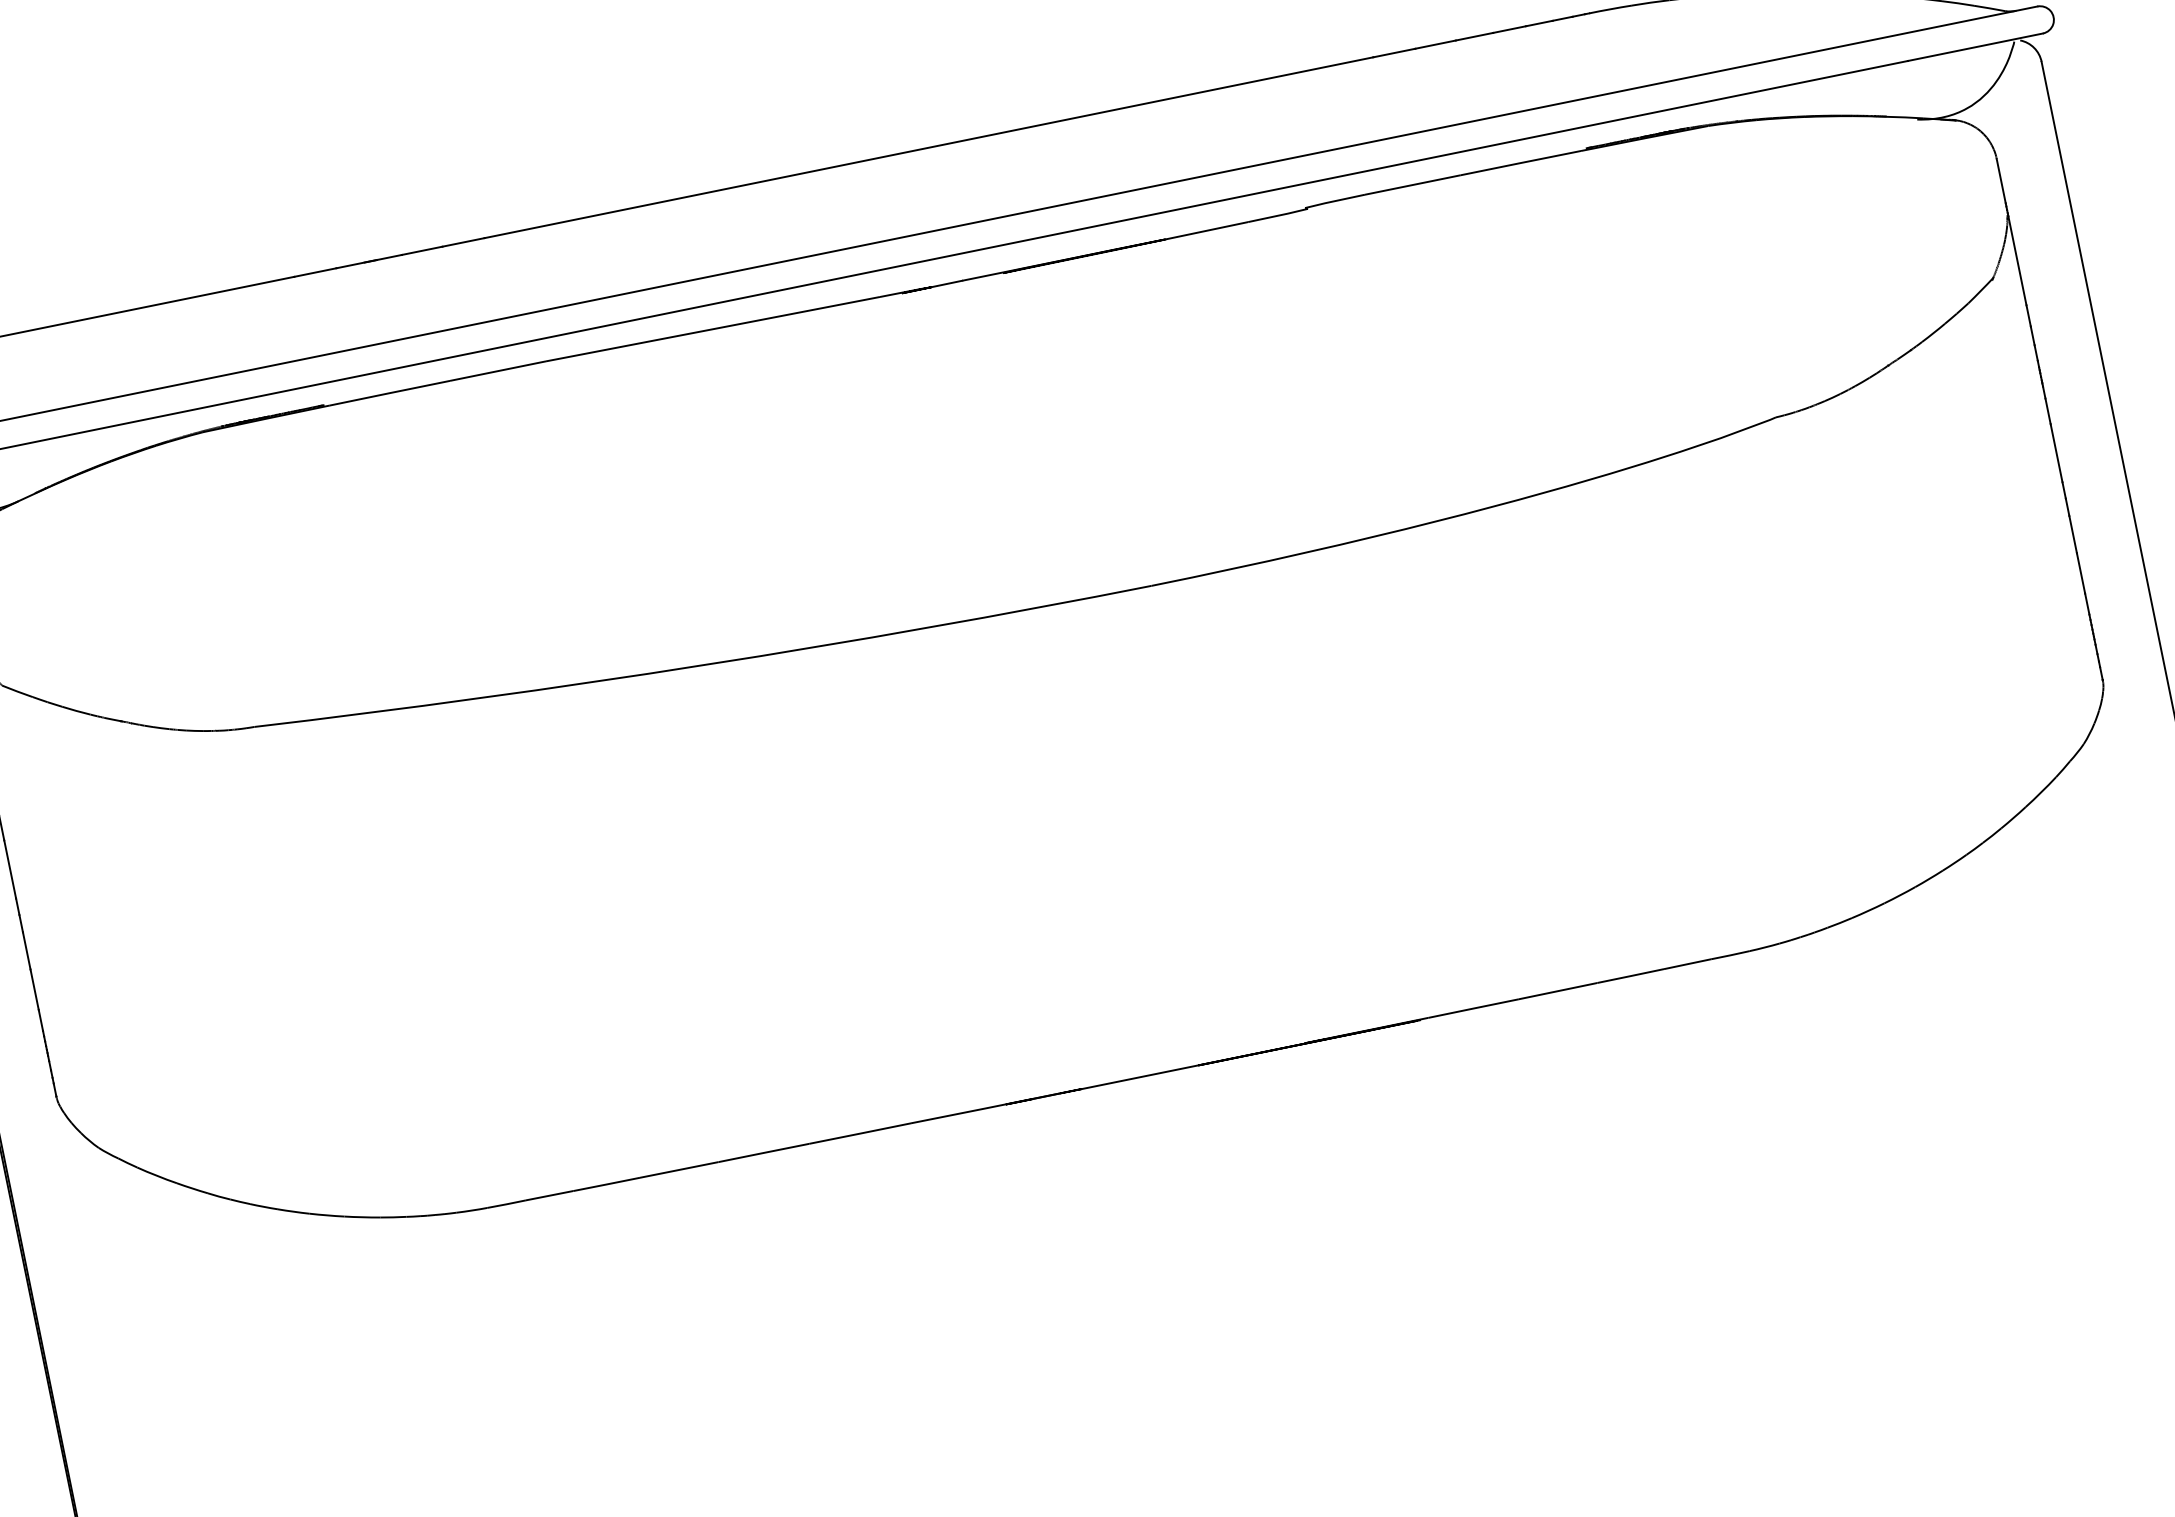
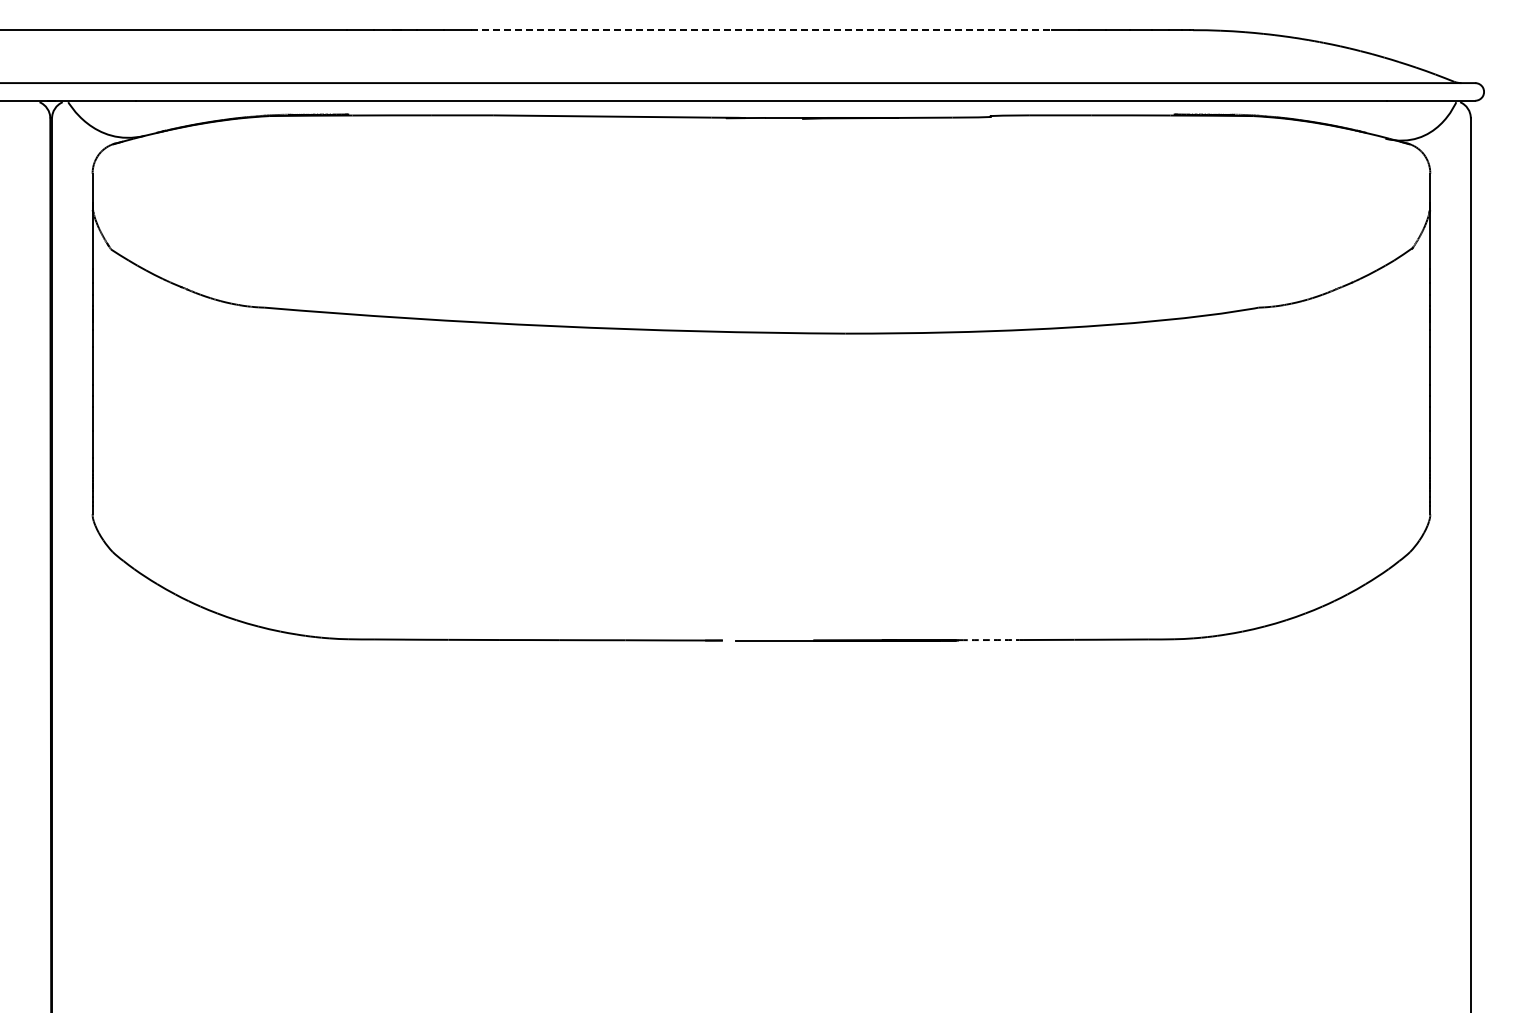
line: (929, 148) -> (761, 30), solid -> dashed
arc: (1473, 1009) -> (993, 640), solid -> dashed

